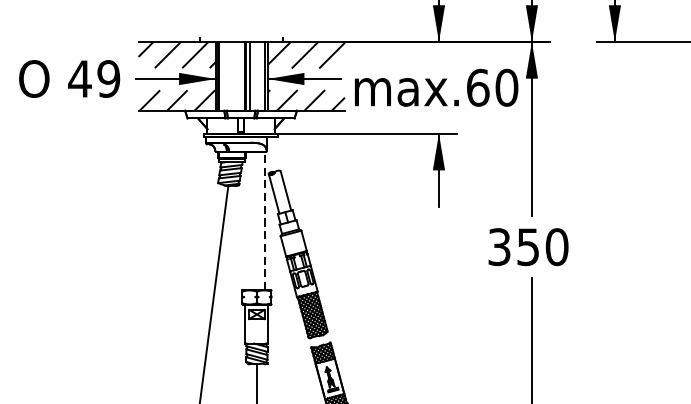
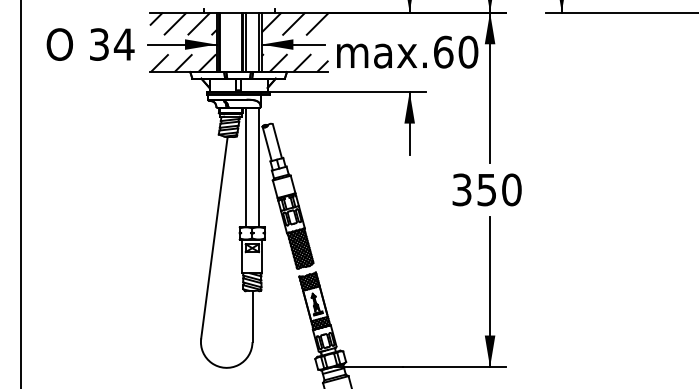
text: (94, 78) -> (111, 44), 49 -> 34
line: (249, 221) -> (245, 167), added
line: (265, 221) -> (259, 167), dashed -> solid

